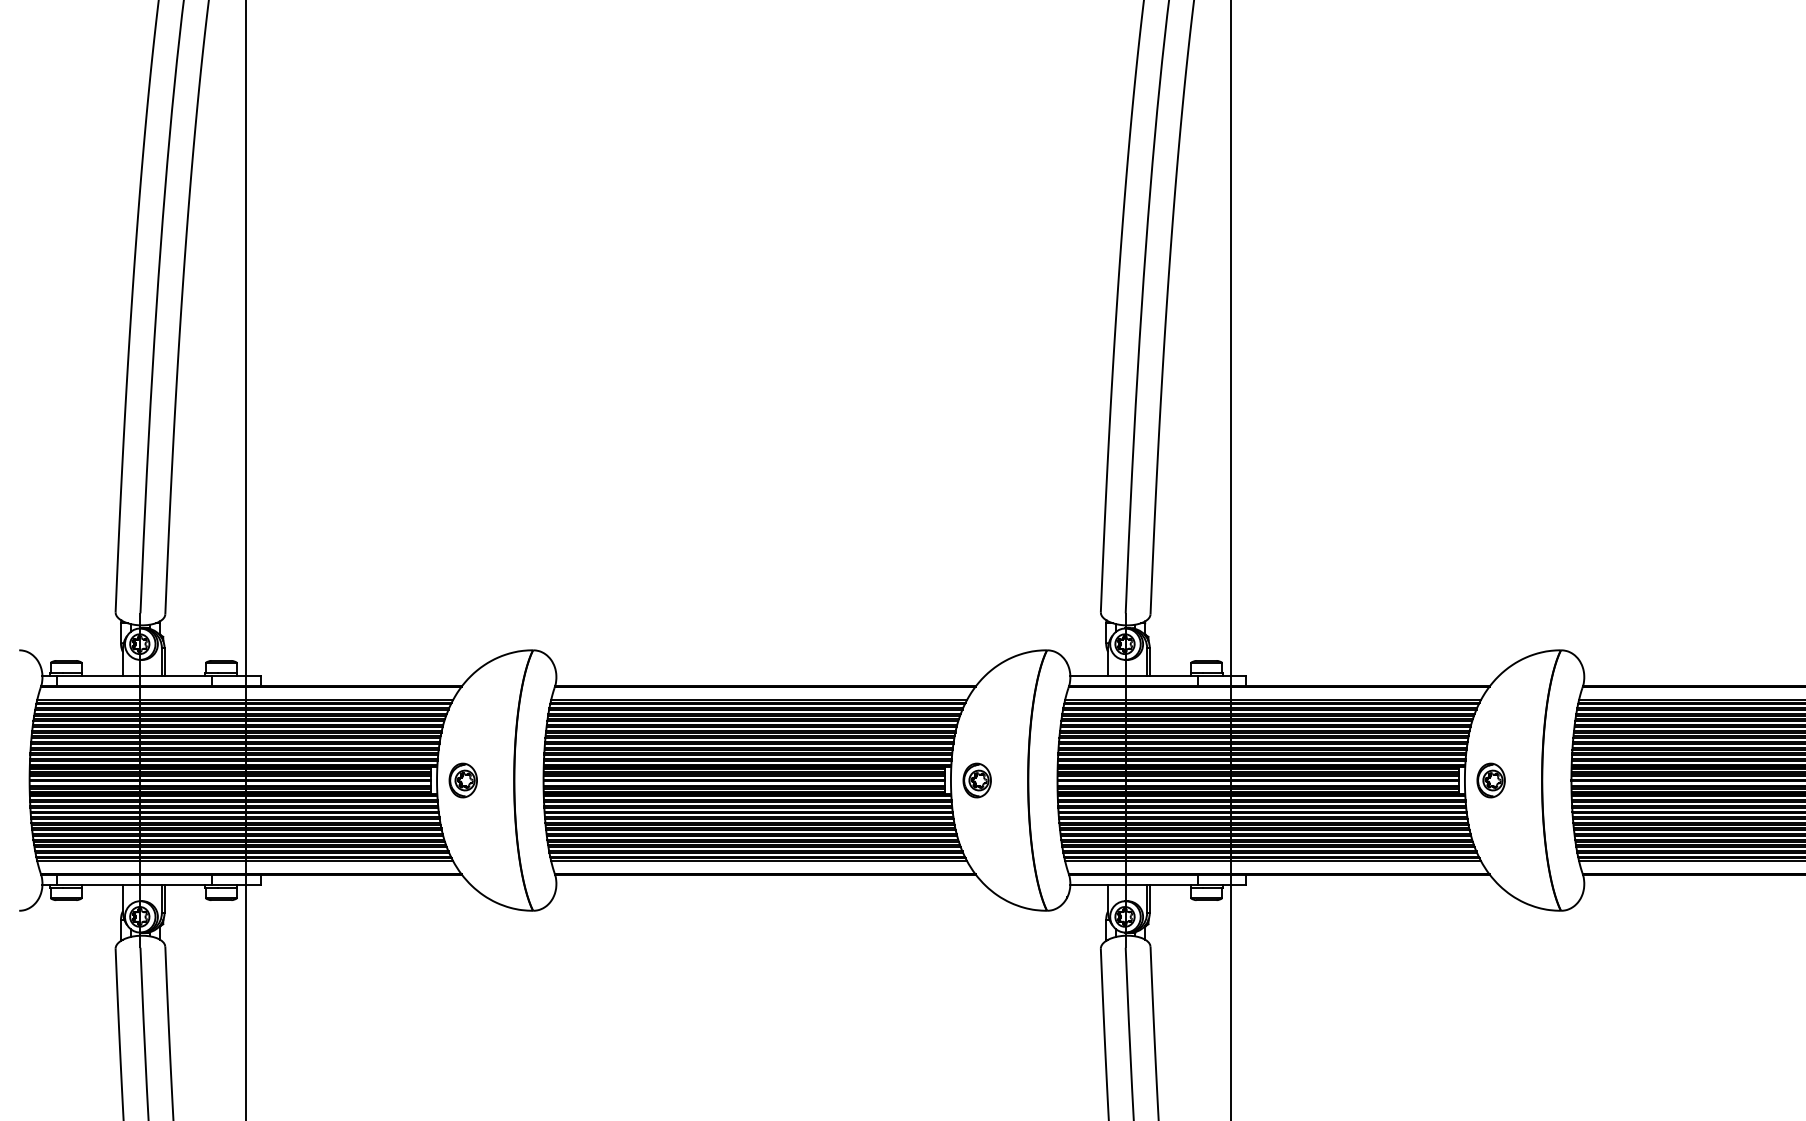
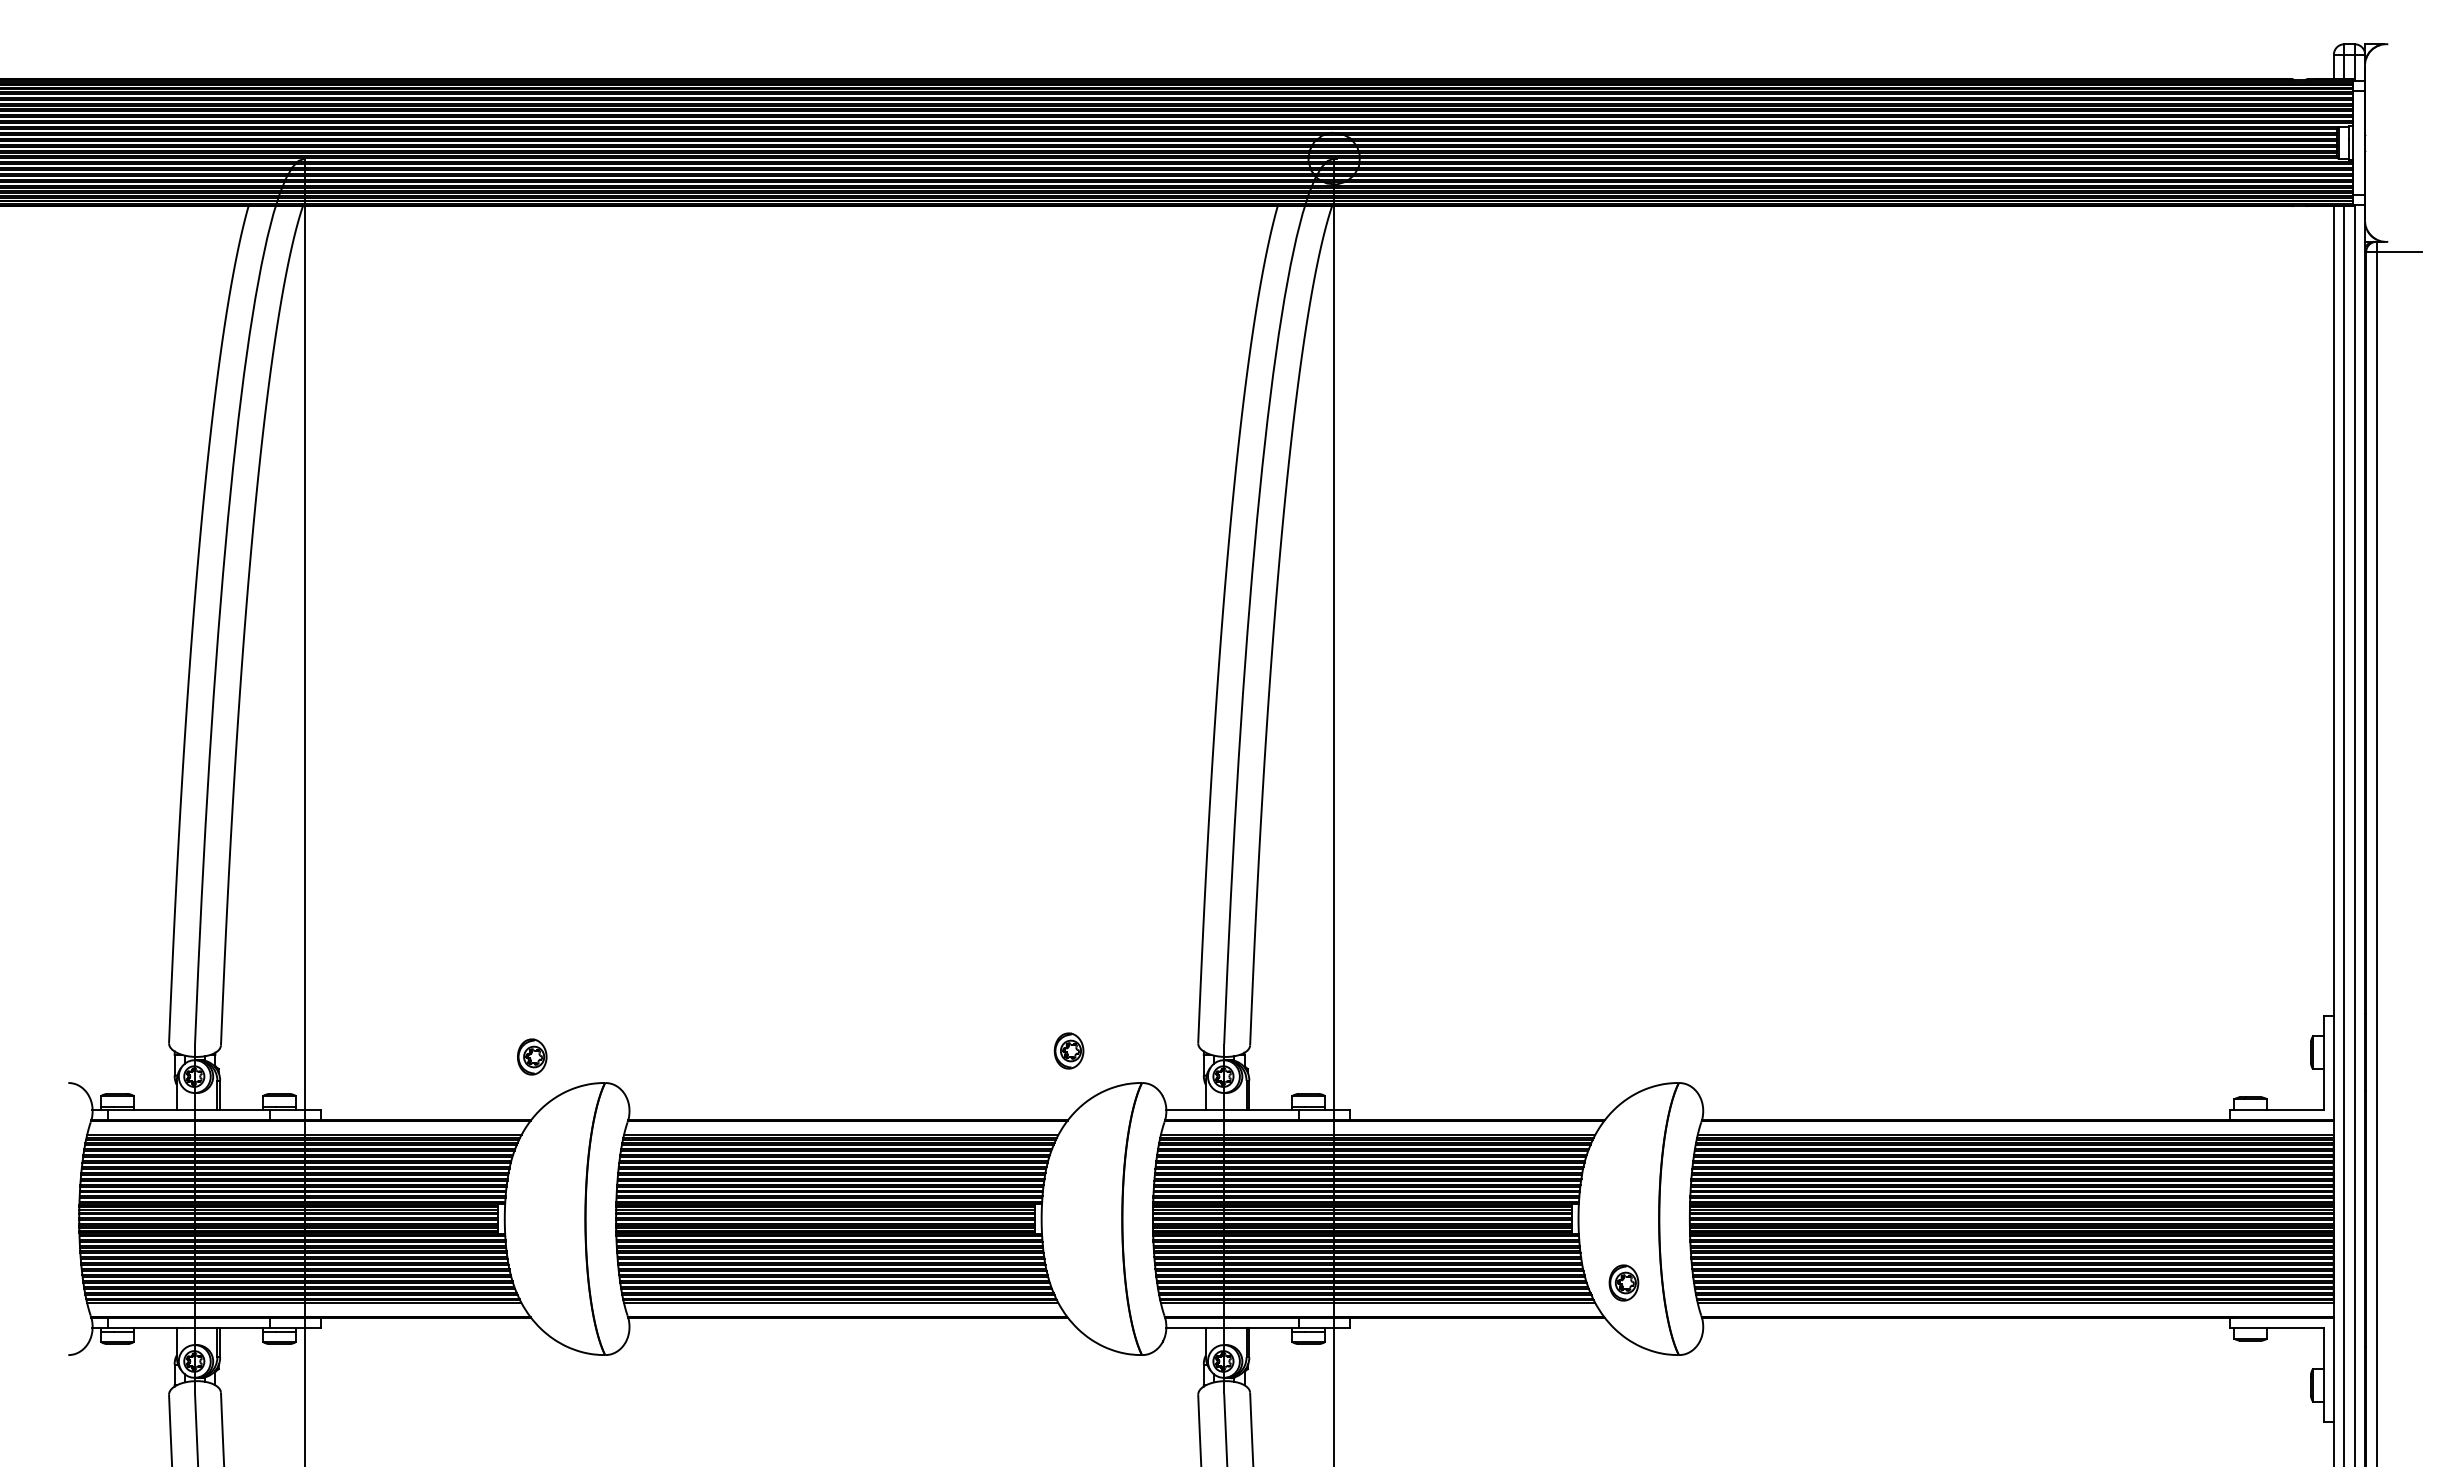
part: (463, 780) -> (532, 1056), moved
part: (976, 780) -> (1068, 1050), moved
part: (1490, 780) -> (1623, 1282), moved

